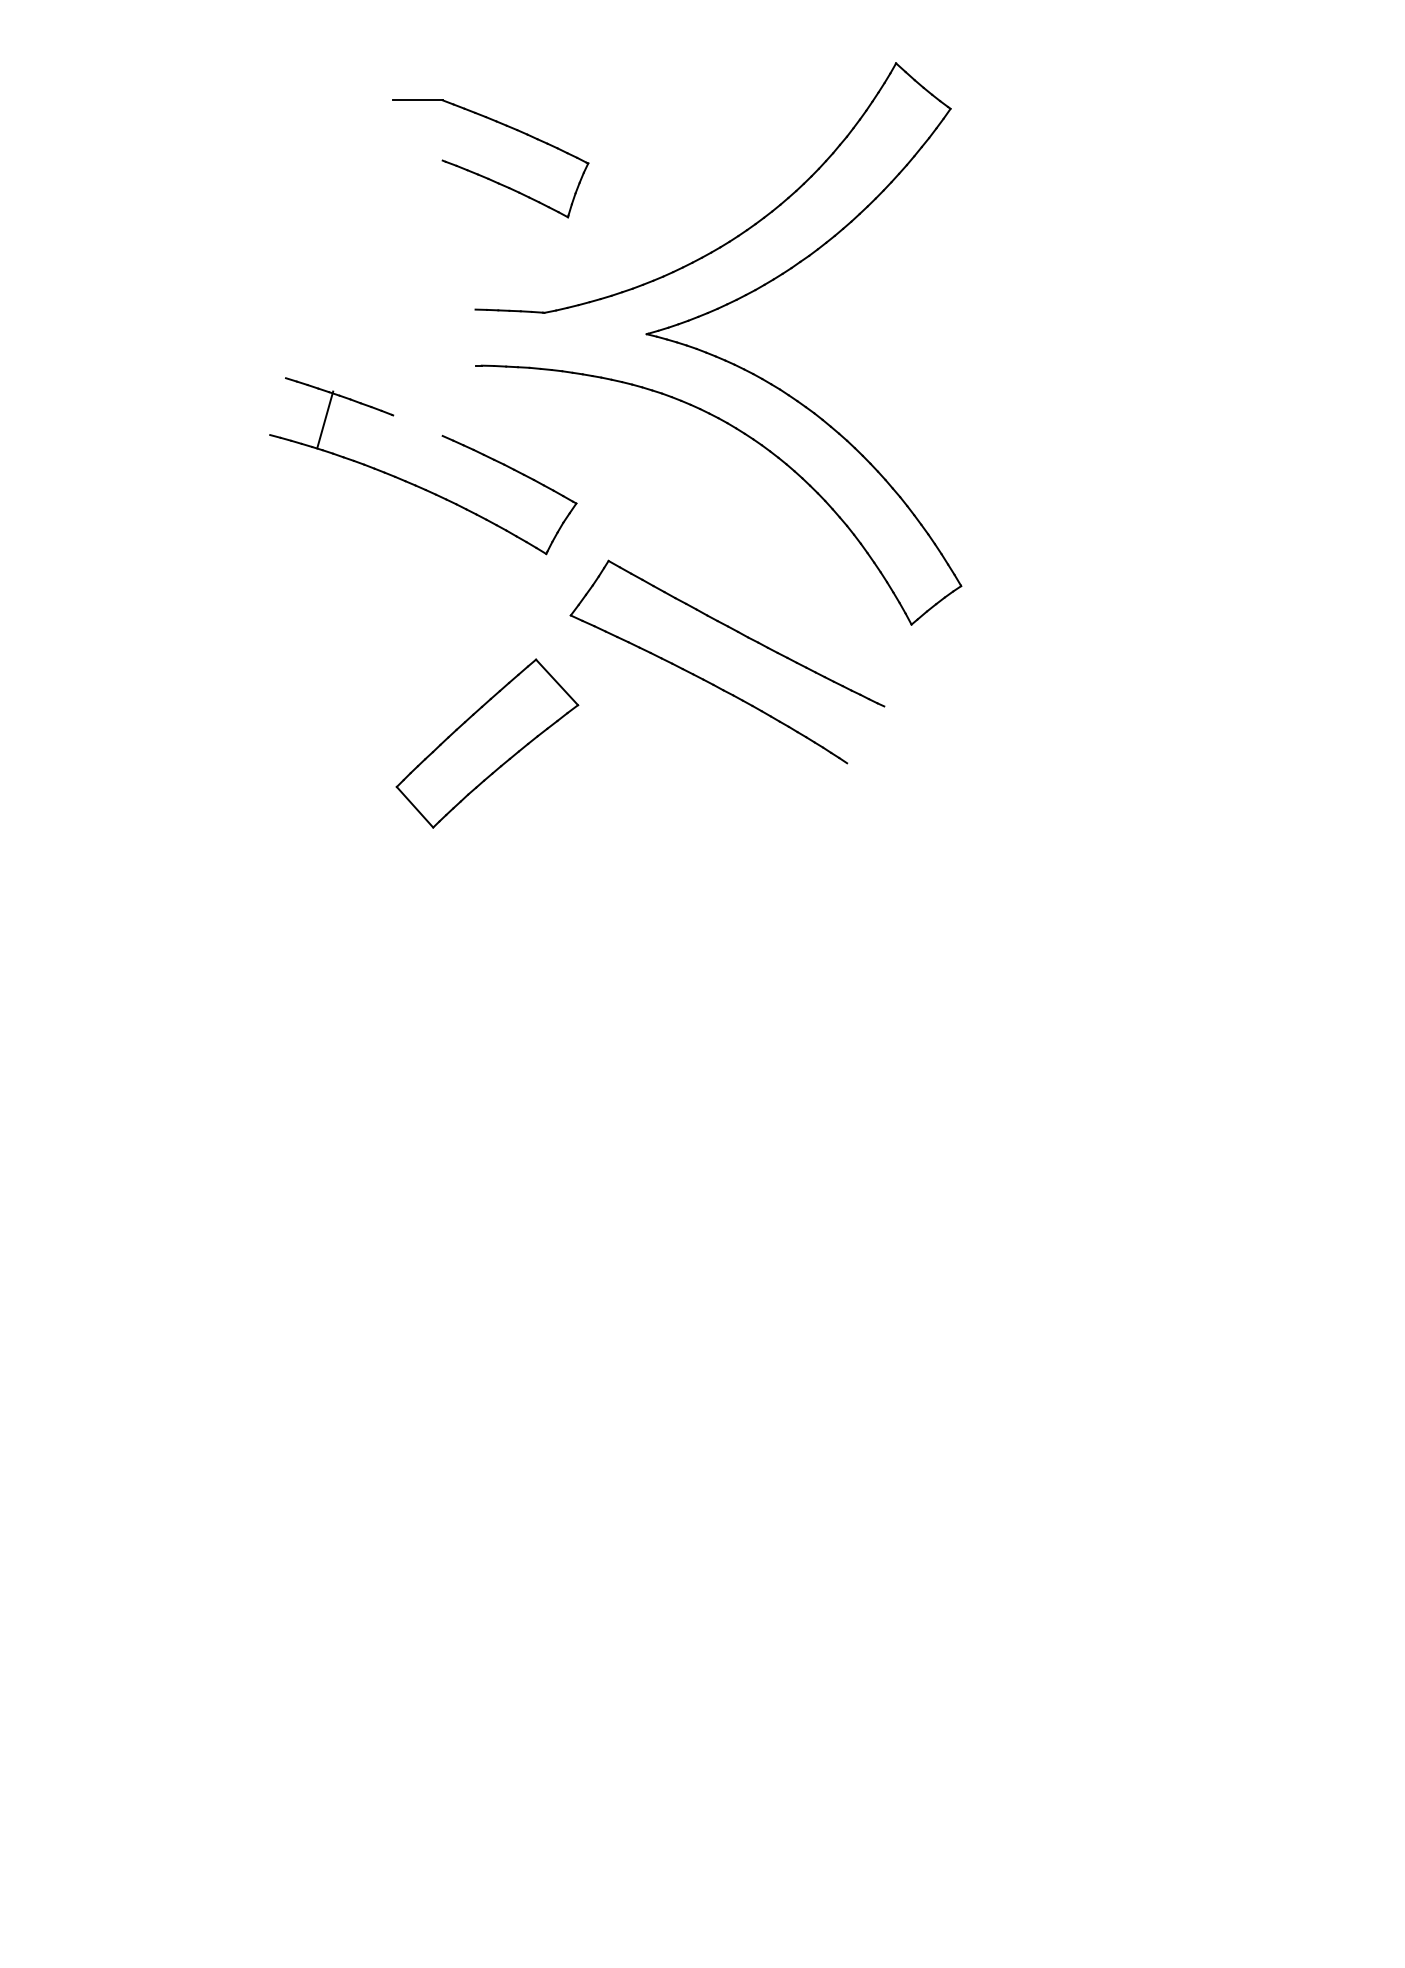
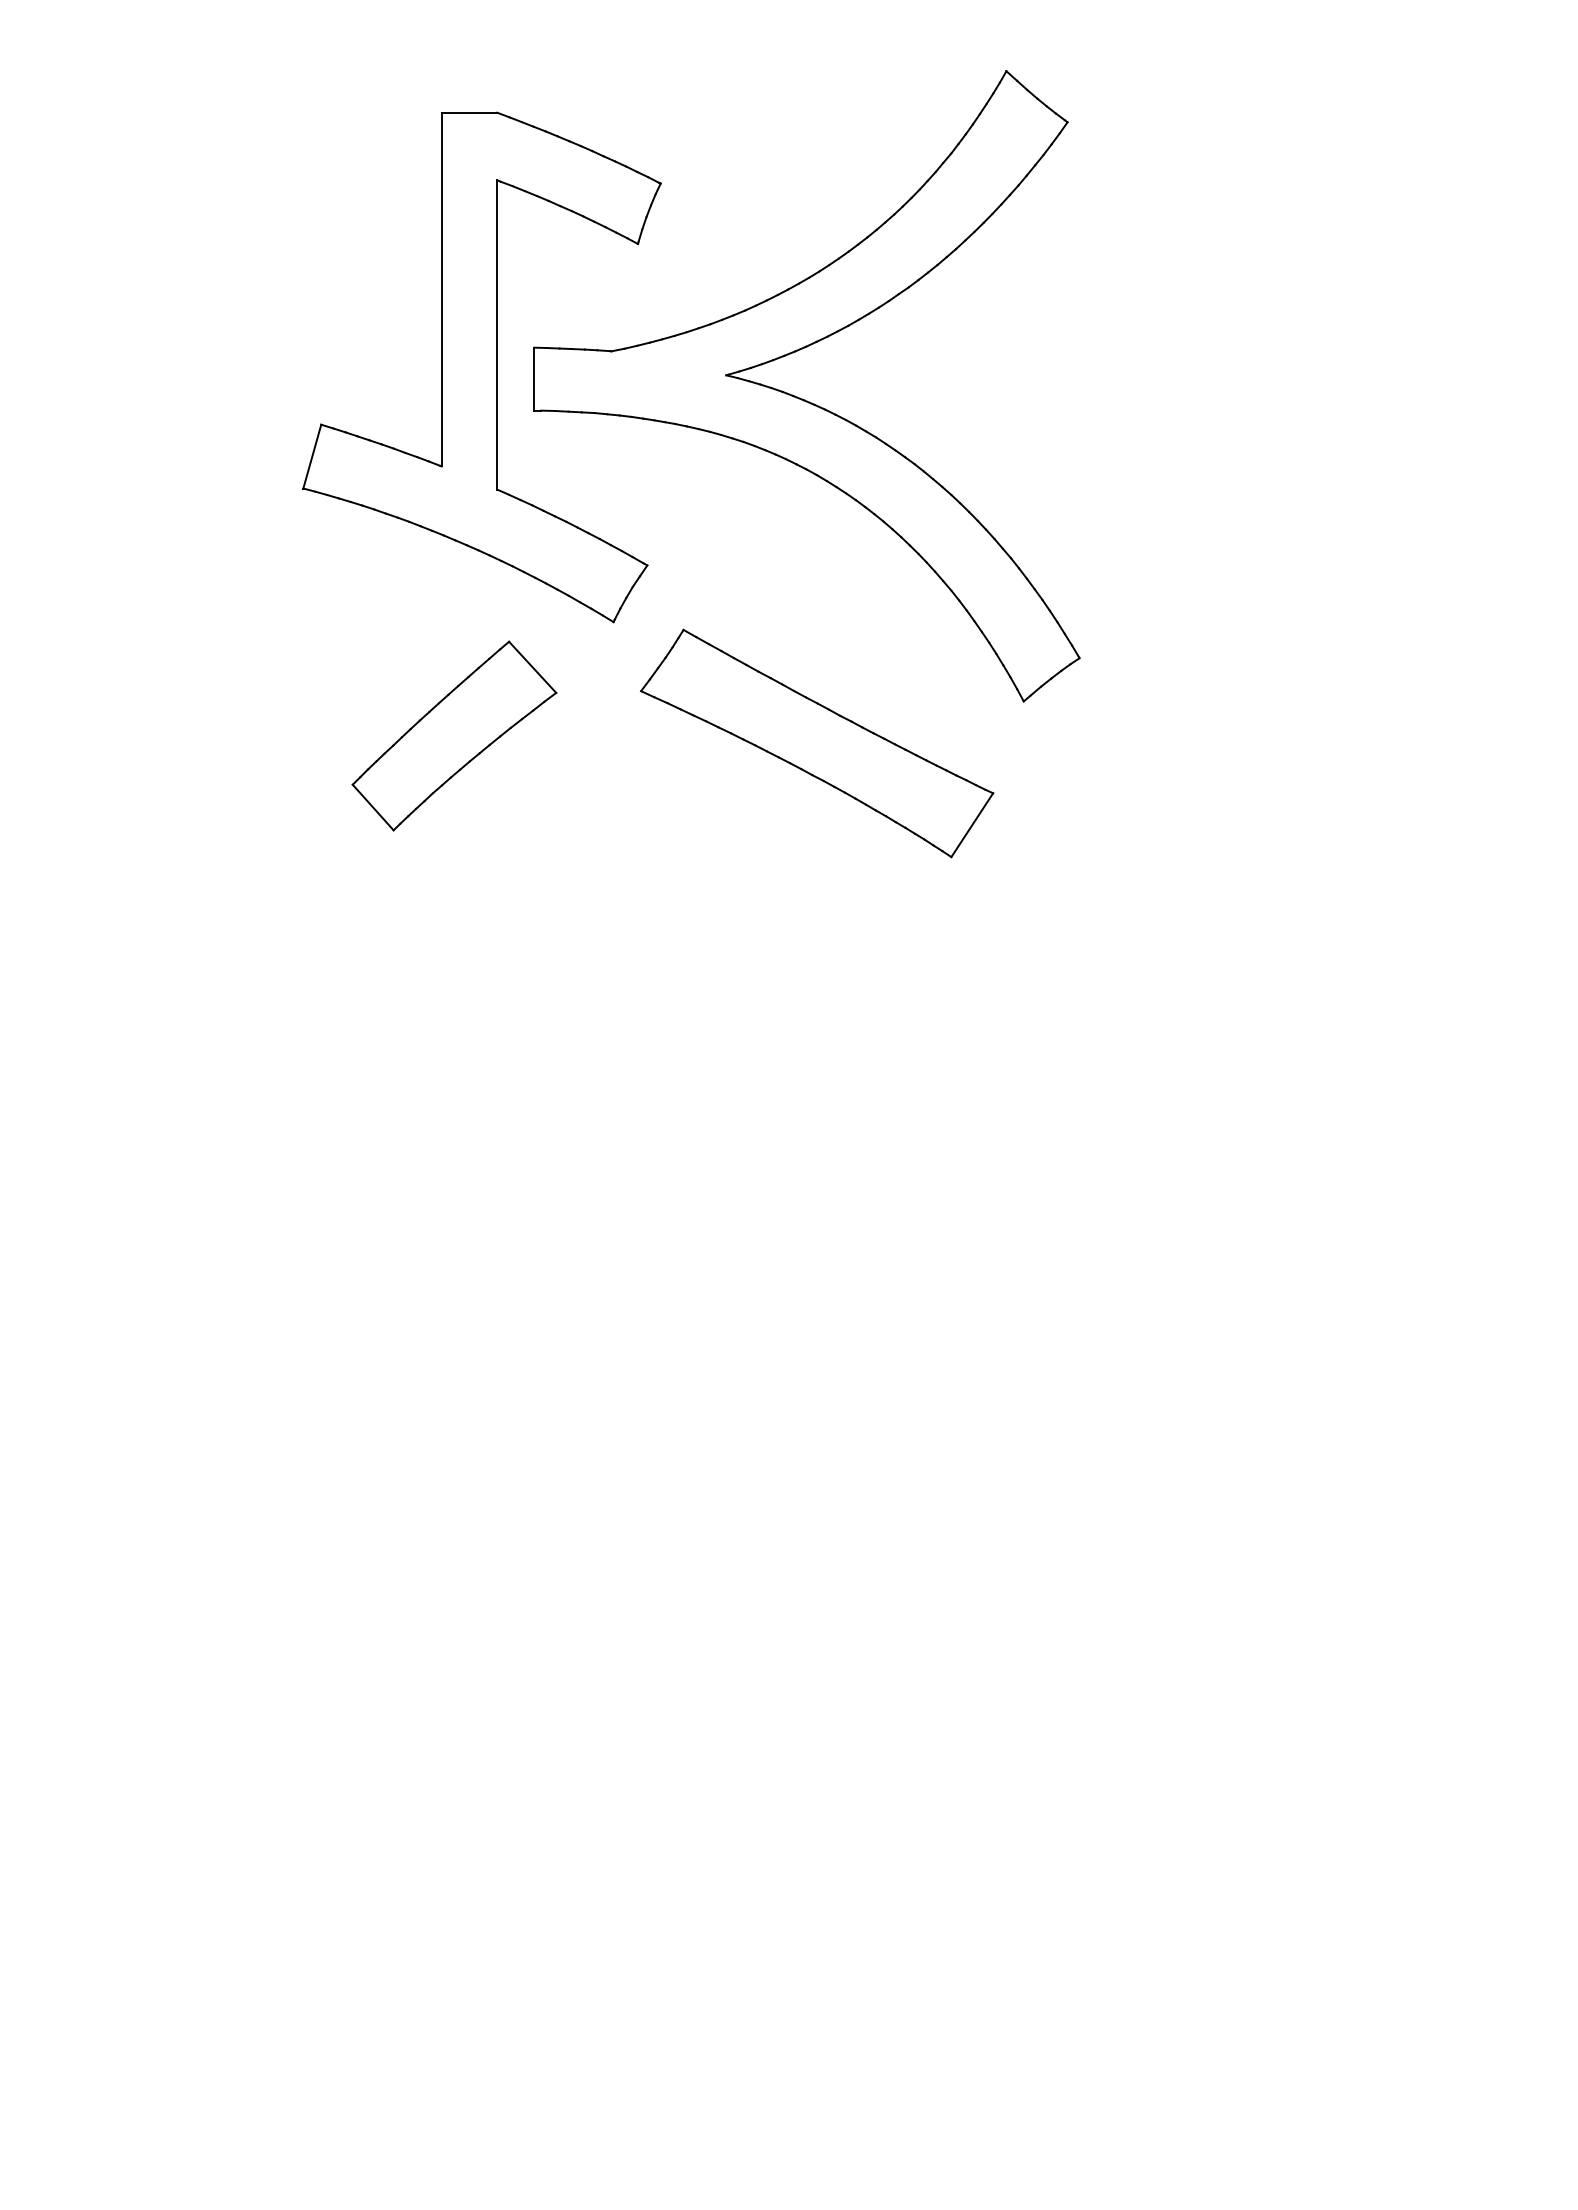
line: (393, 257) -> (441, 289), added
line: (442, 297) -> (497, 334), added
line: (475, 337) -> (534, 378), added
line: (325, 419) -> (312, 456), moved
line: (865, 735) -> (972, 825), added
part: (487, 743) -> (454, 735), moved

